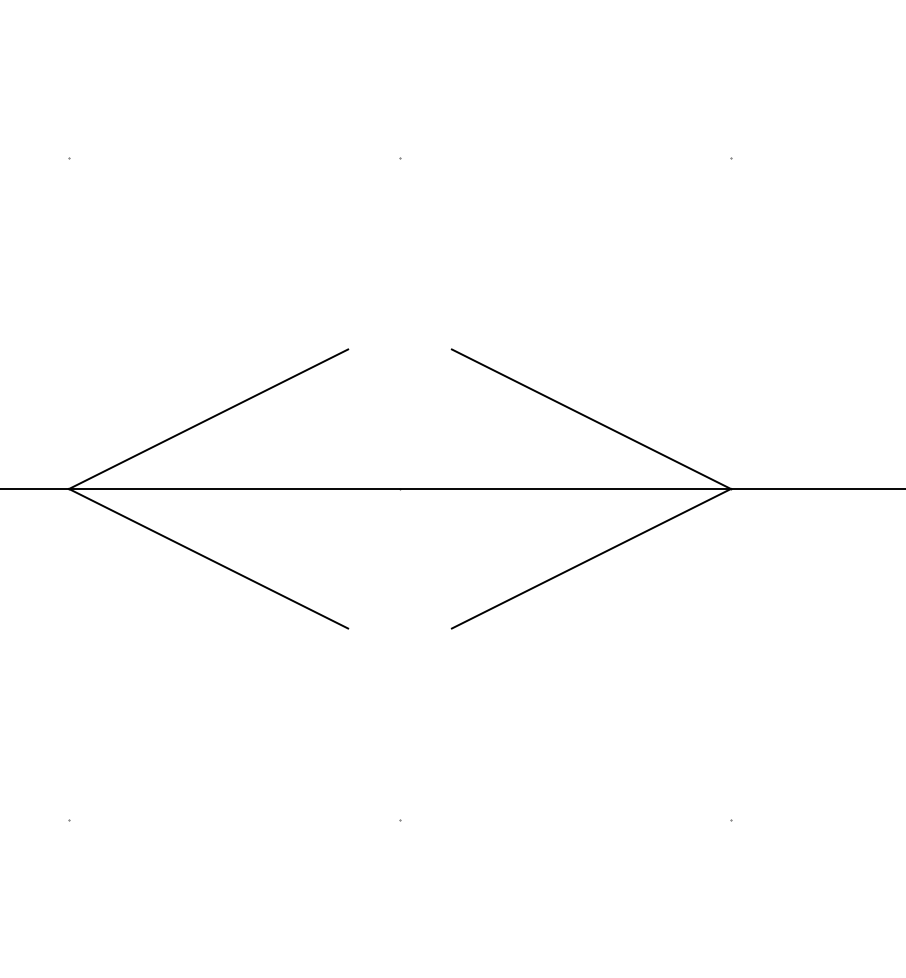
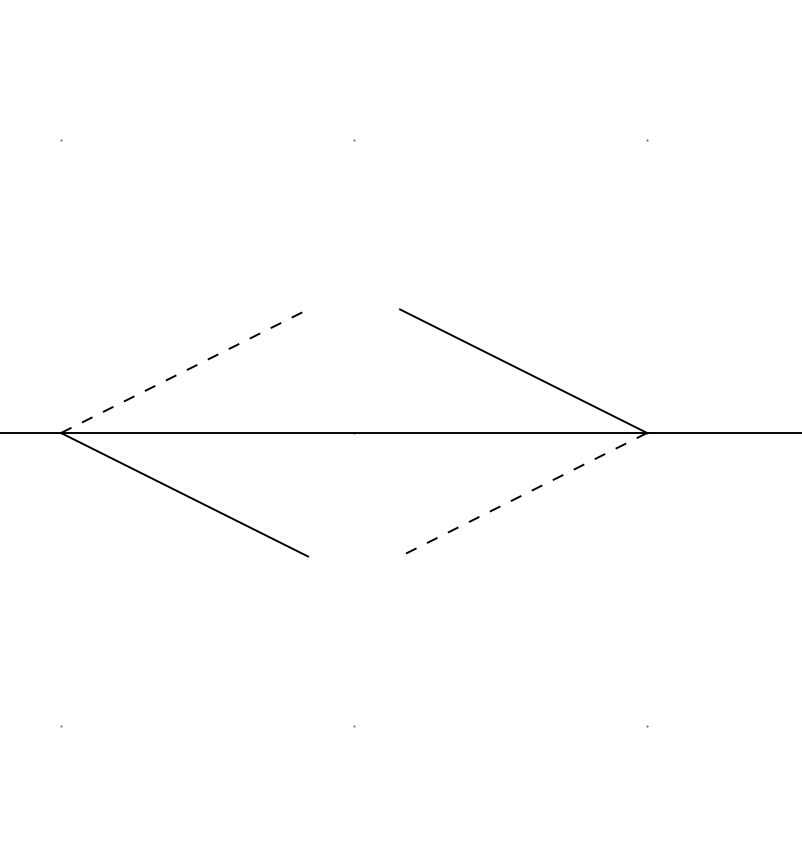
line: (209, 419) -> (185, 371), solid -> dashed
line: (591, 558) -> (523, 494), solid -> dashed

